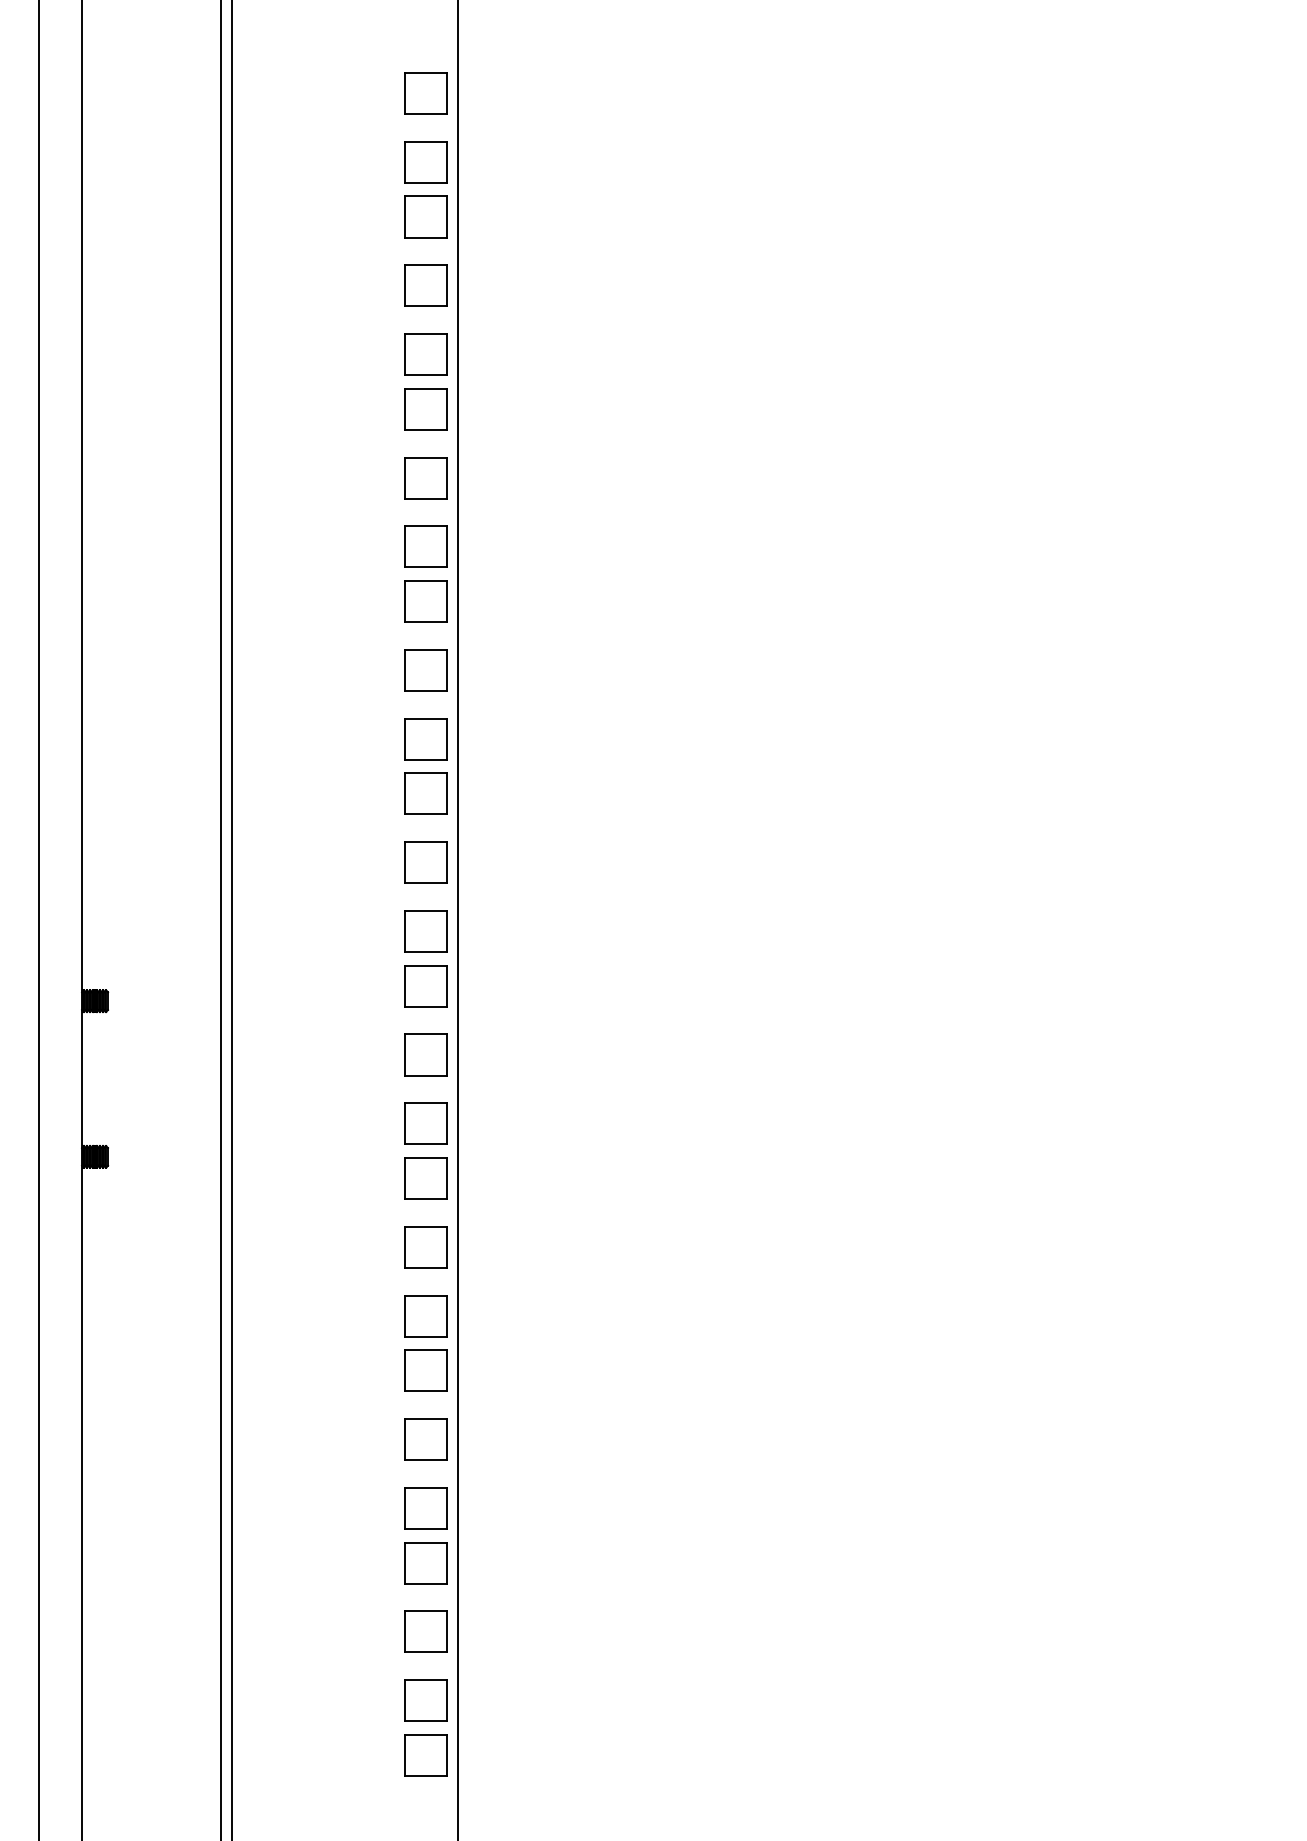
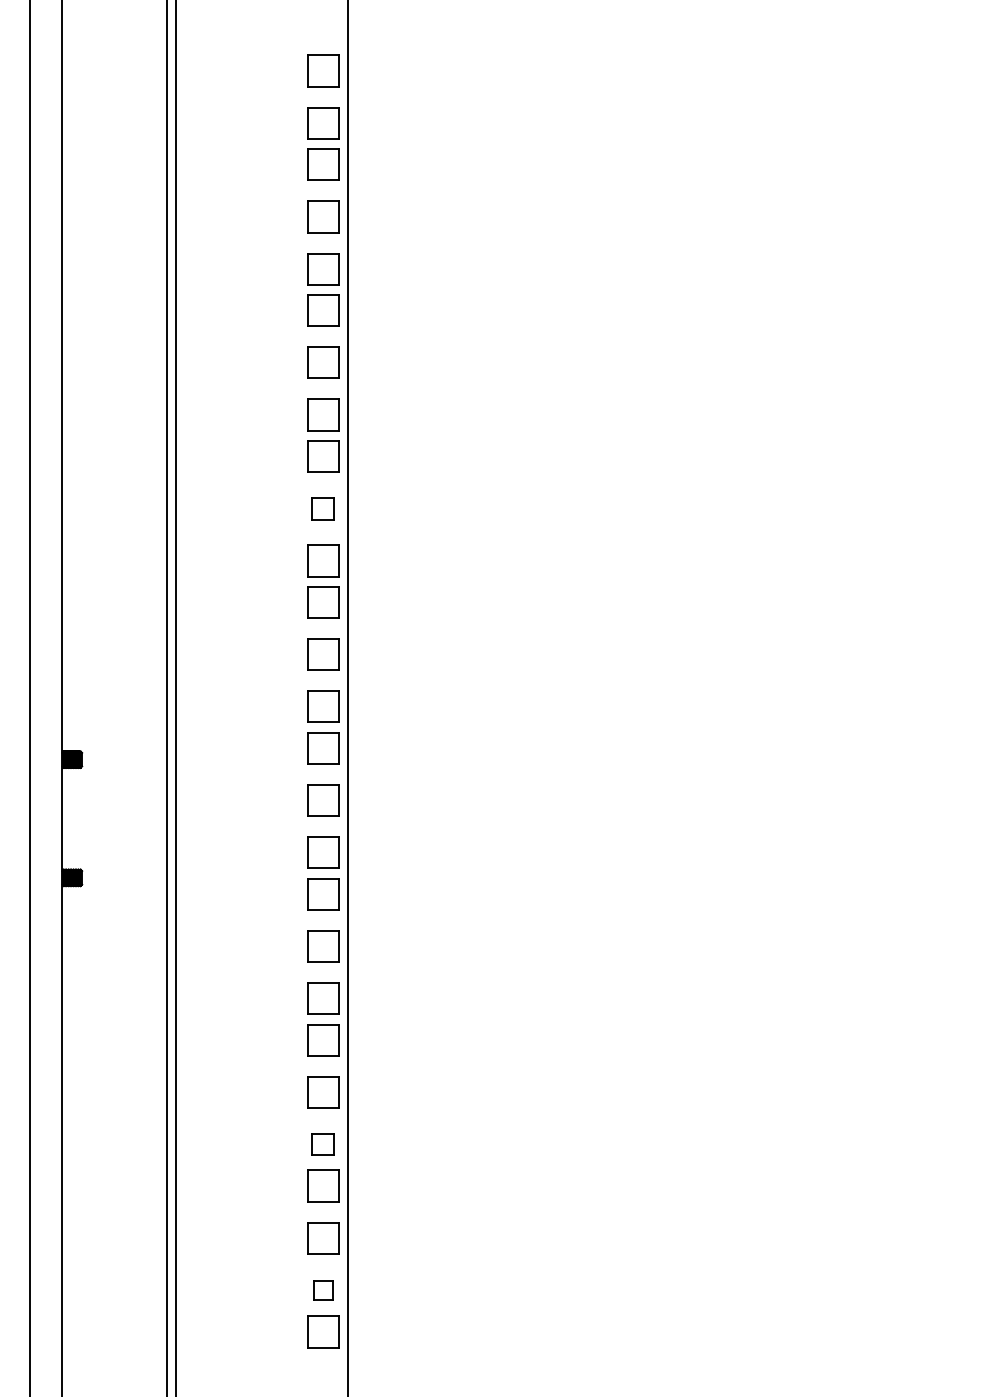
part: (425, 670) -> (323, 508), size x0.7
part: (425, 1508) -> (323, 1144), size x0.7
part: (425, 1700) -> (323, 1290), size x0.6

